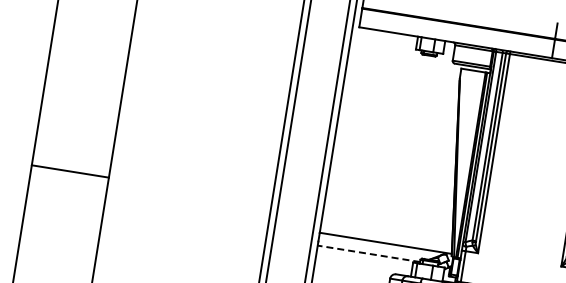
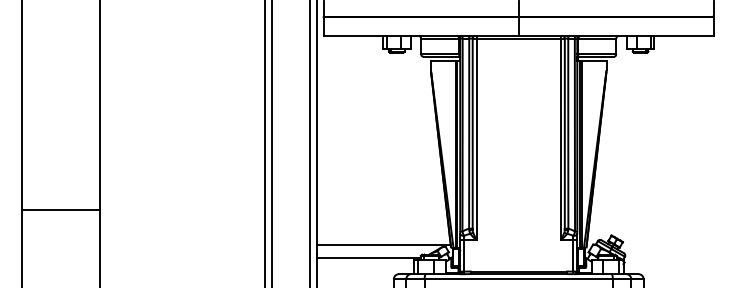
line: (70, 171) -> (61, 210), moved
line: (368, 254) -> (368, 258), dashed -> solid

